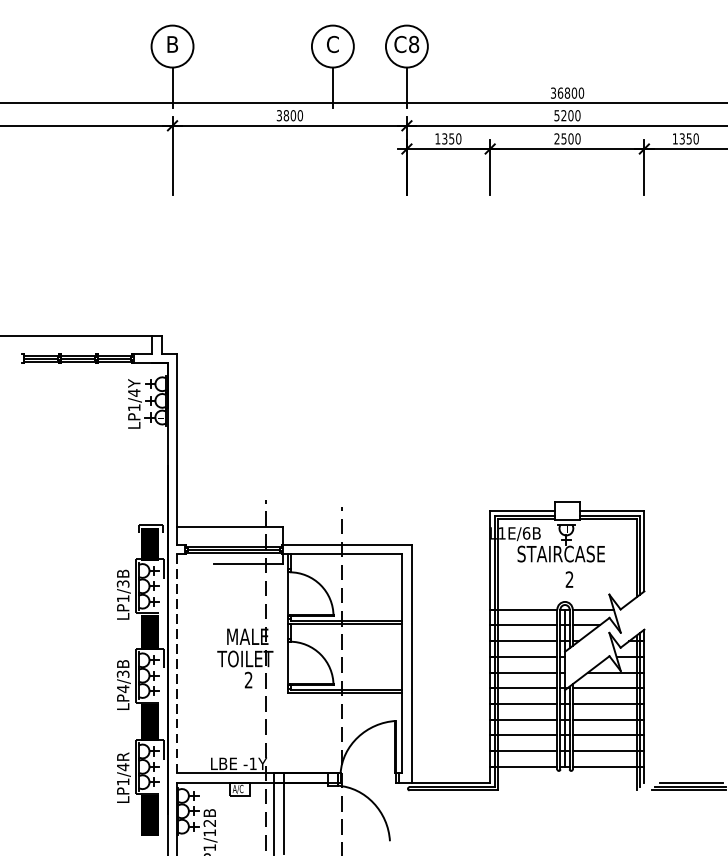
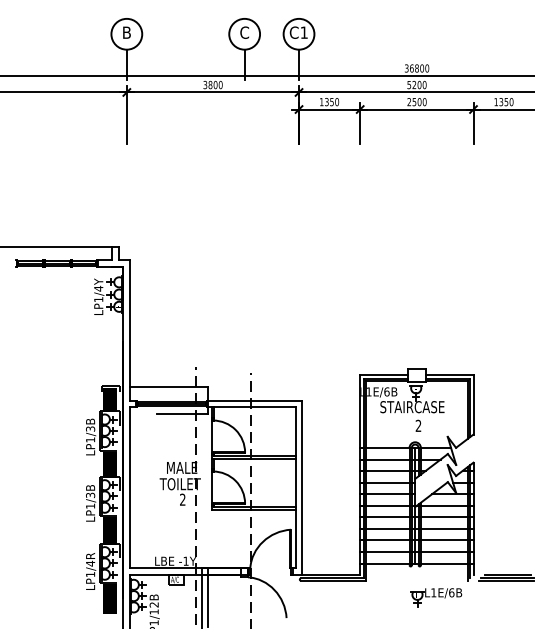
text: (412, 44) -> (303, 32), C8 -> C1
line: (177, 663) -> (130, 487), dashed -> solid
text: (123, 689) -> (90, 506), LP4/3B -> LP1/3B
part: (594, 813) -> (436, 597), added

